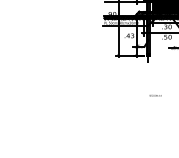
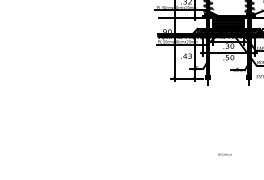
text: (155, 95) -> (224, 154), moved

